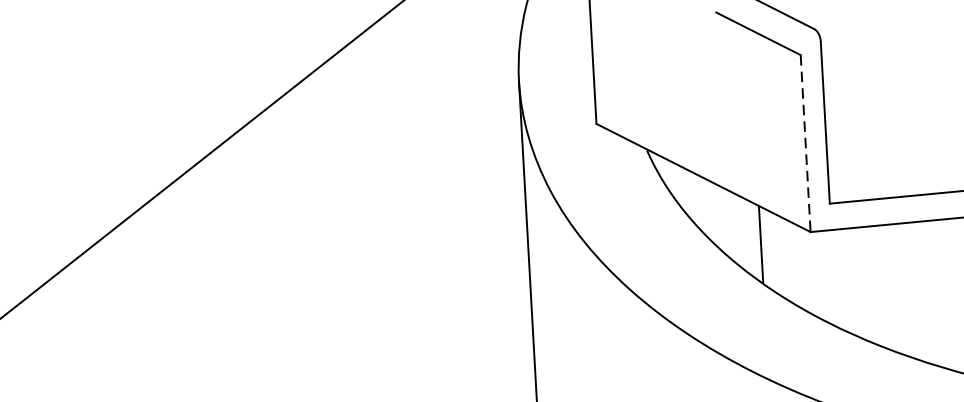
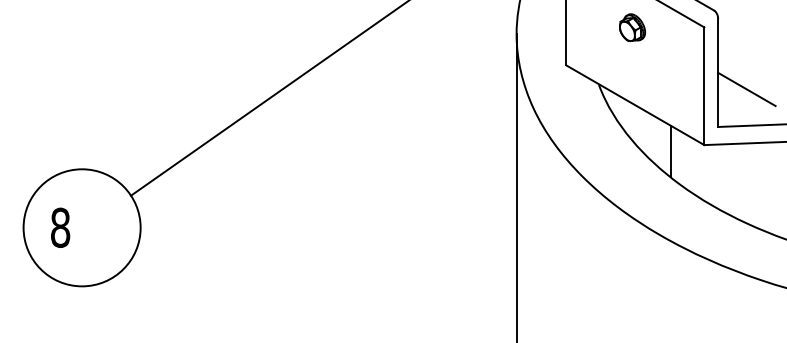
part: (692, 61) -> (632, 27), added
line: (805, 143) -> (704, 86), dashed -> solid
line: (869, 144) -> (746, 89), added

